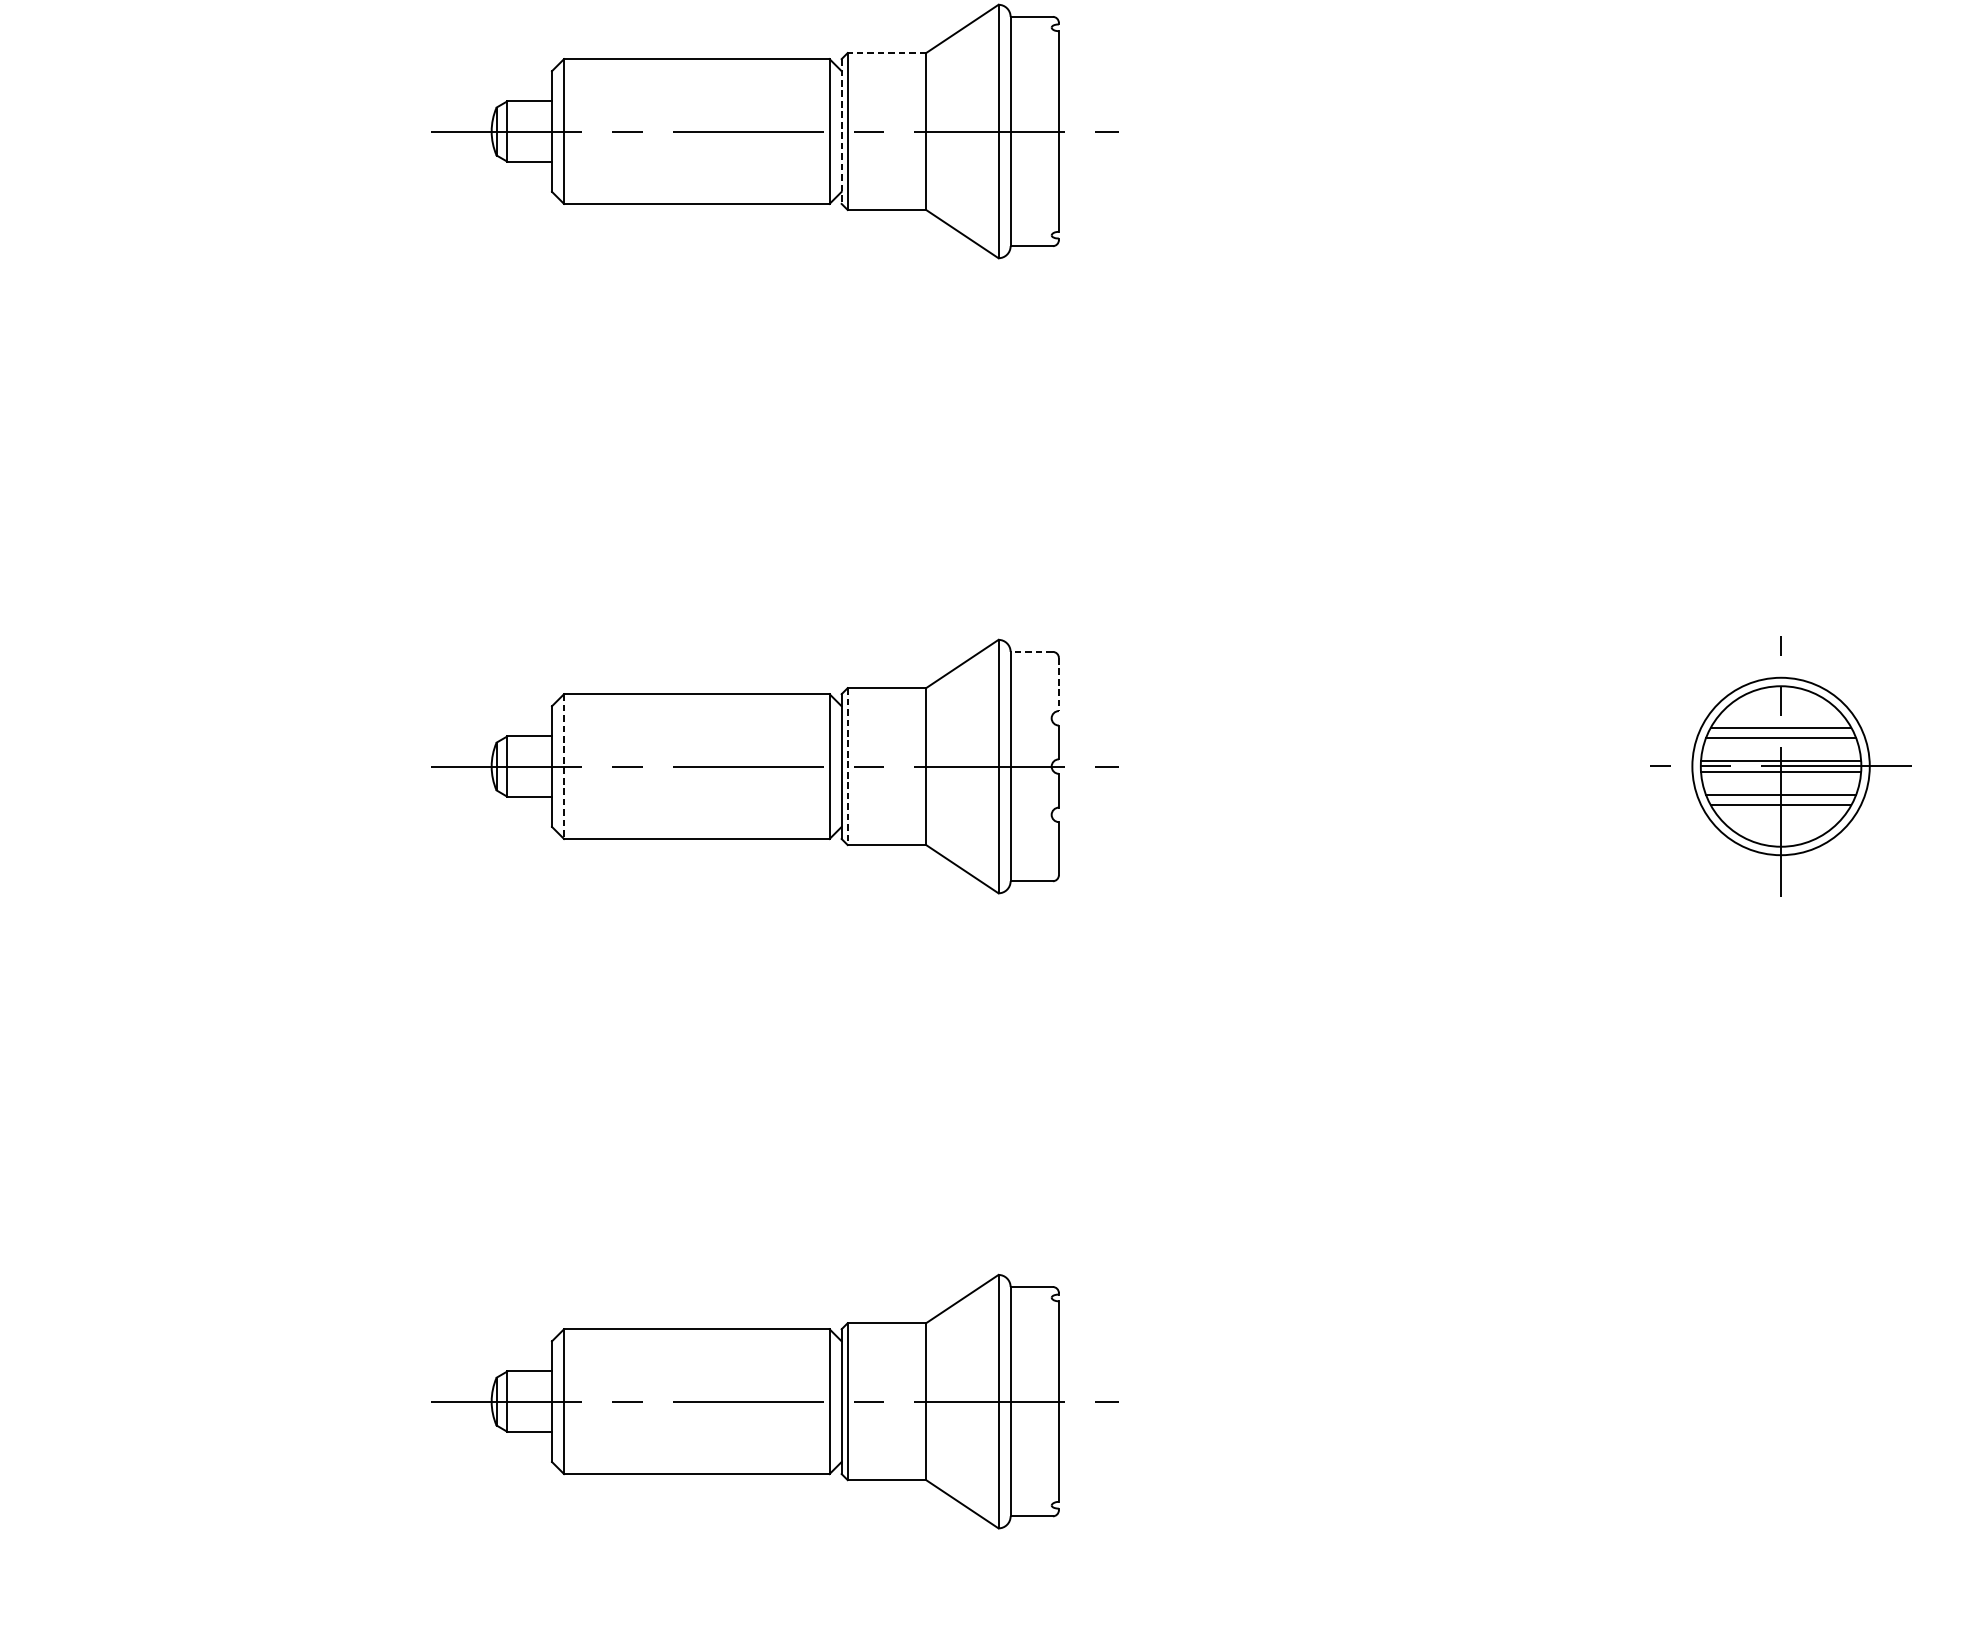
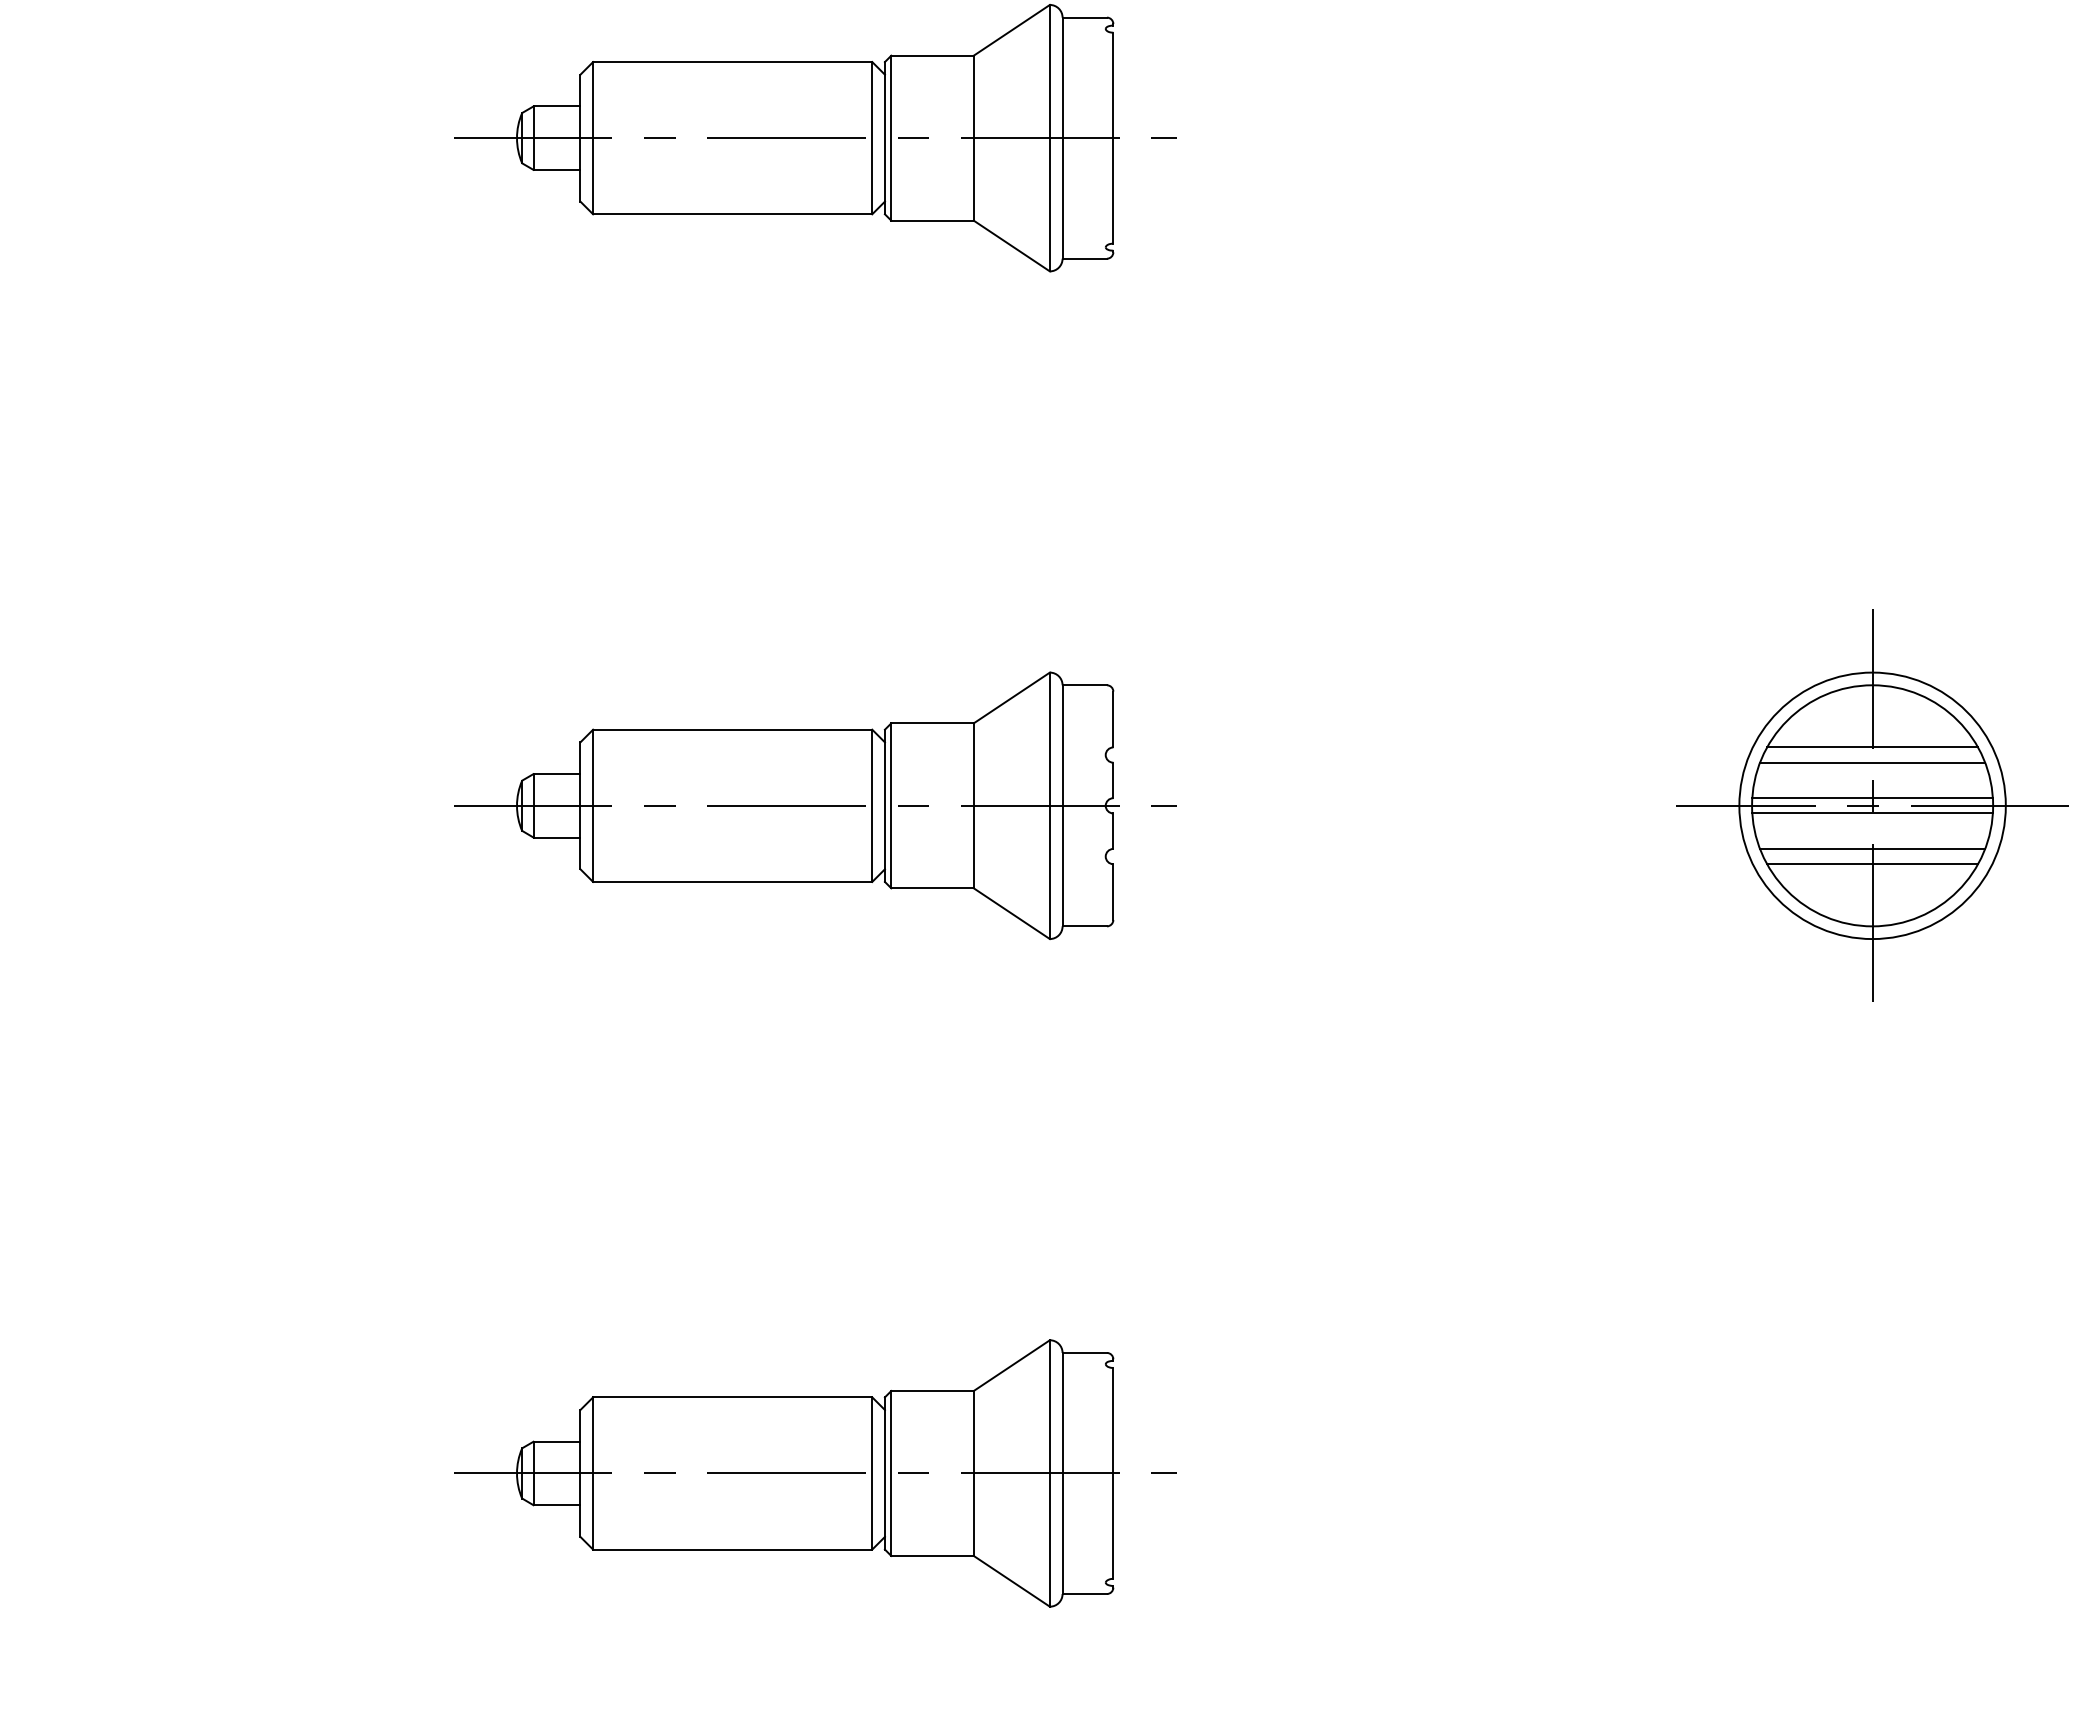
line: (886, 52) -> (932, 55), dashed -> solid
line: (841, 131) -> (884, 138), dashed -> solid
line: (1031, 652) -> (1084, 685), dashed -> solid
line: (1059, 684) -> (1113, 719), dashed -> solid
part: (1781, 766) -> (1872, 805), size x1.43
line: (564, 767) -> (593, 806), dashed -> solid
line: (847, 767) -> (891, 806), dashed -> solid

